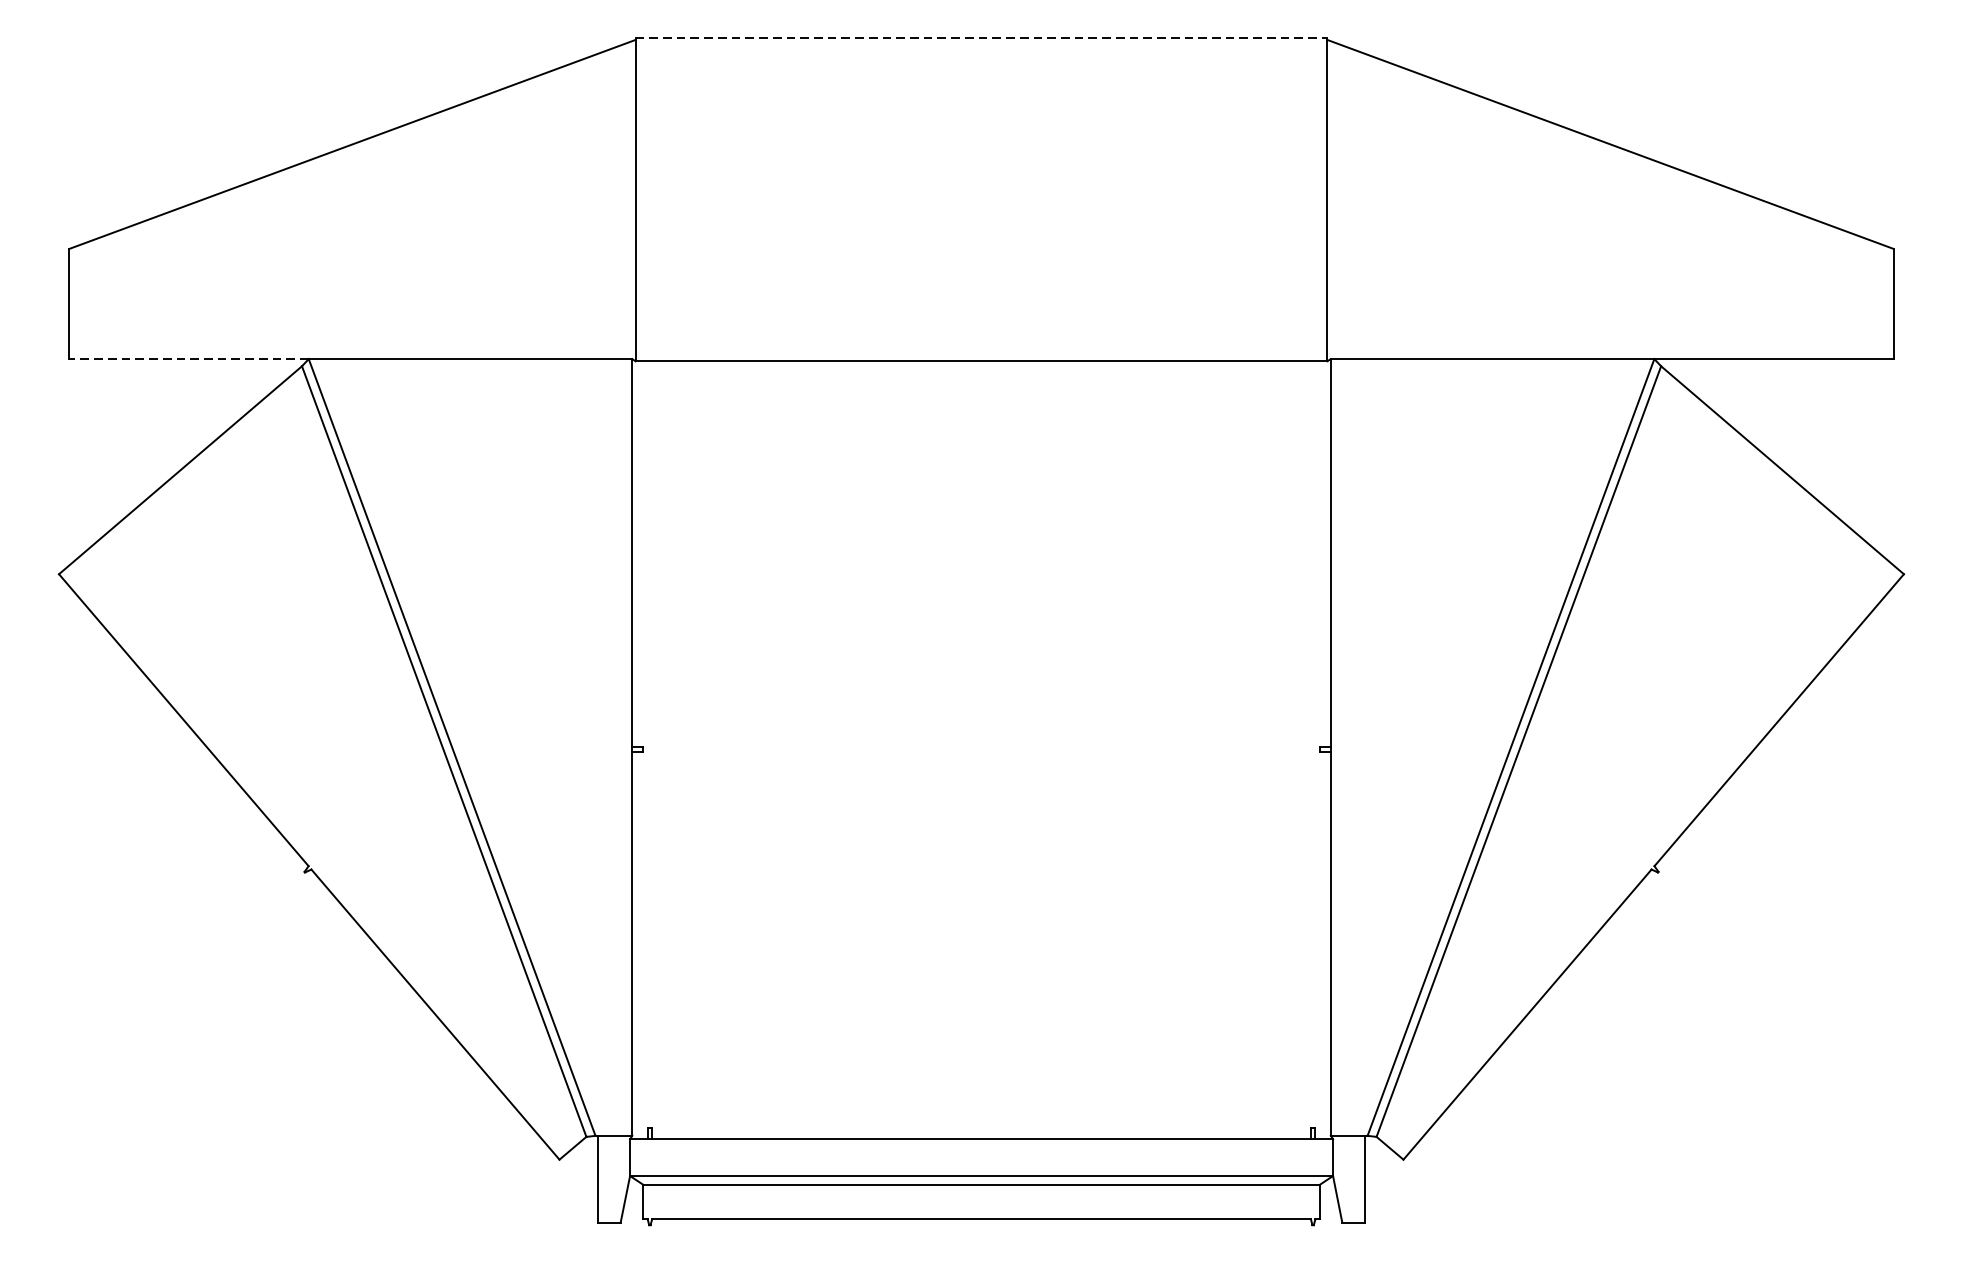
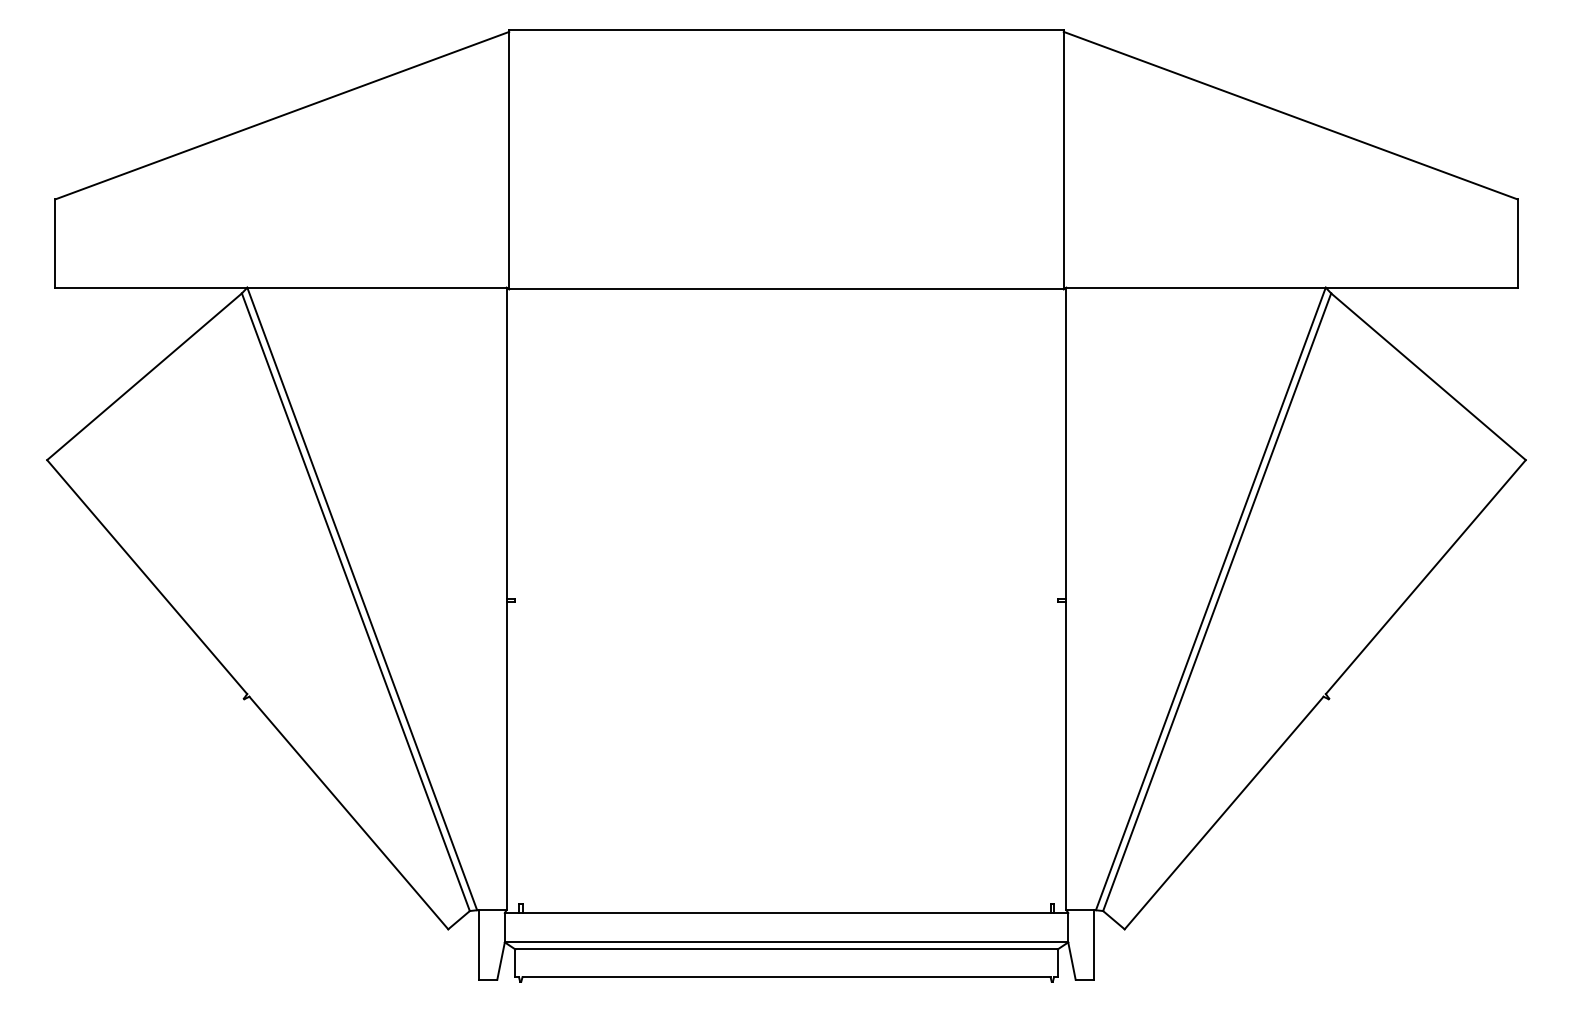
line: (981, 38) -> (786, 30), dashed -> solid
line: (189, 358) -> (151, 287), dashed -> solid

